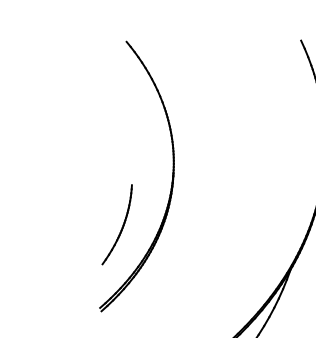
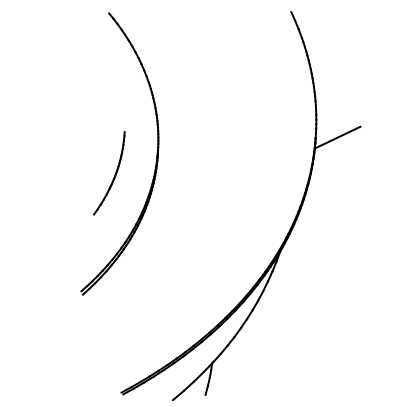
part: (117, 224) -> (109, 173), moved

